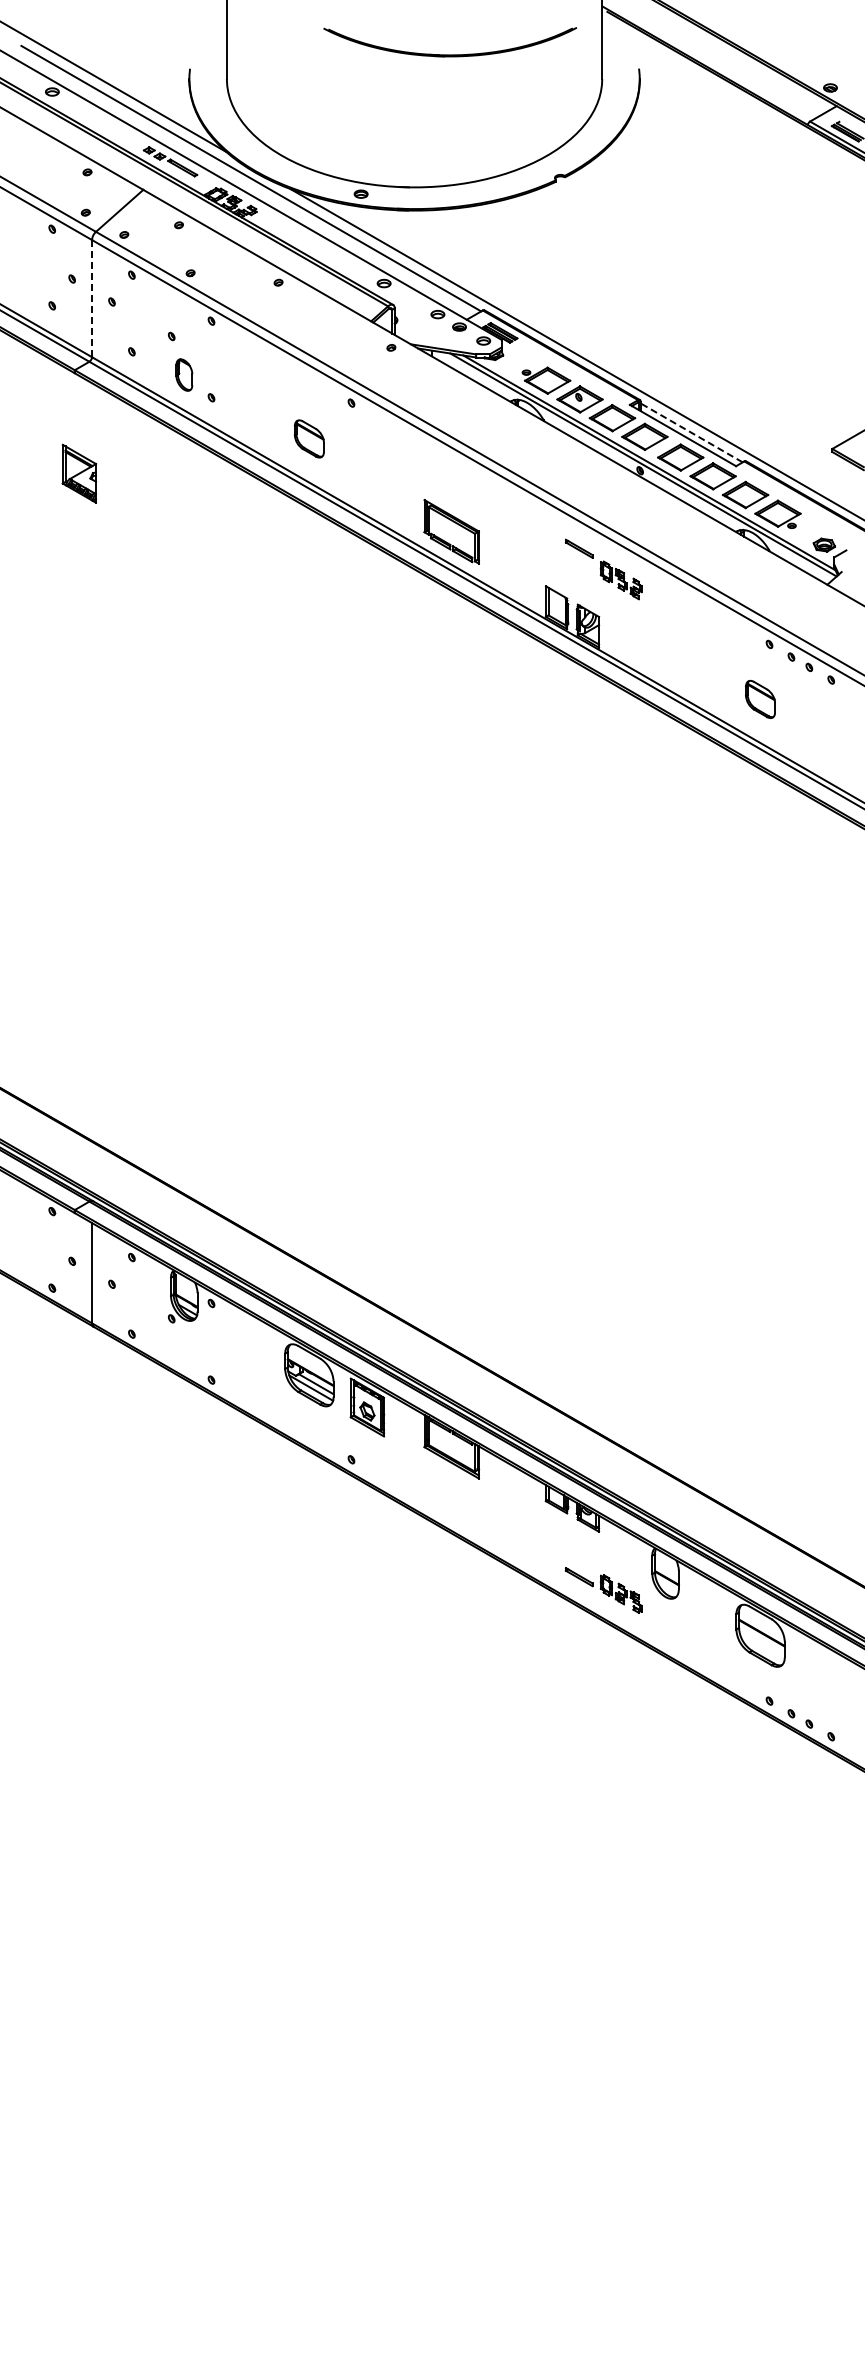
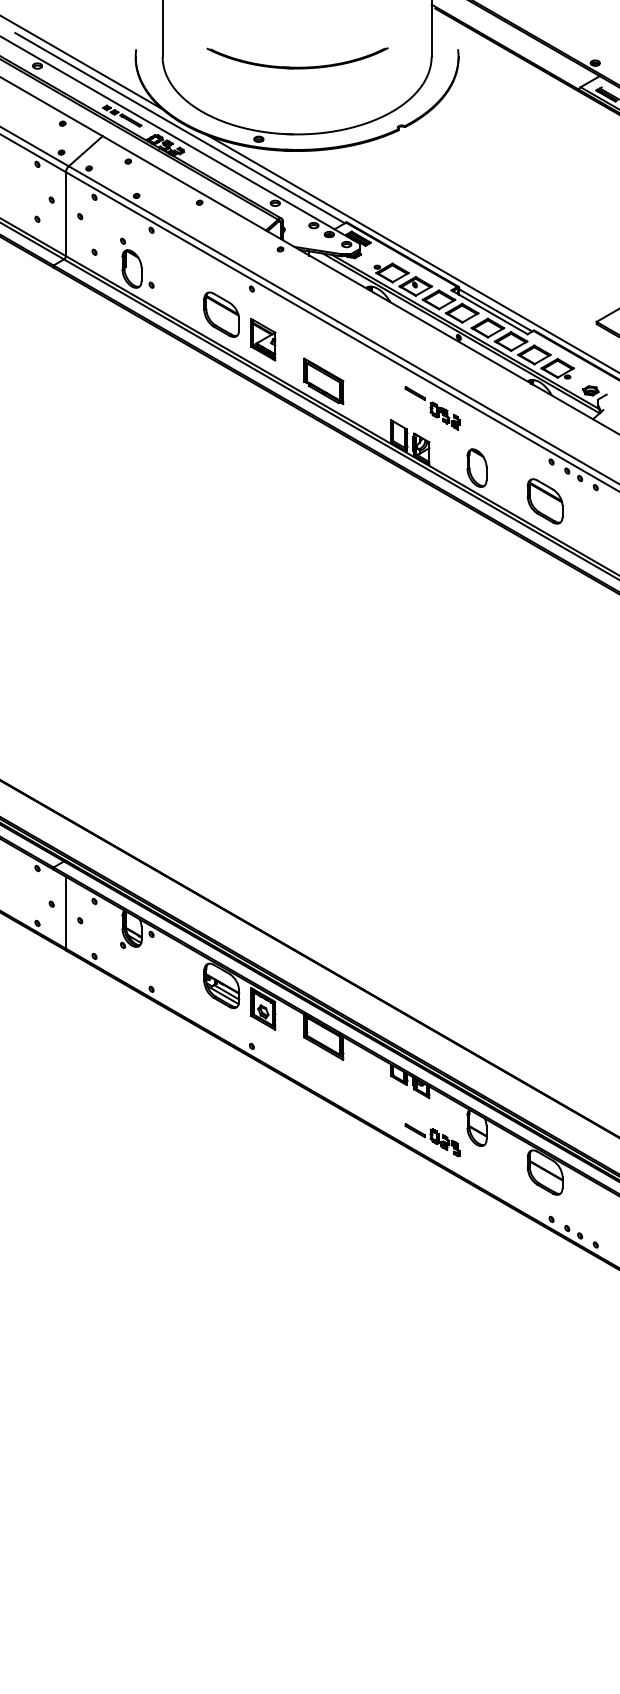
part: (450, 54) -> (297, 67), moved
line: (92, 298) -> (66, 214), dashed -> solid
part: (184, 374) -> (132, 268), size x1.67
line: (691, 432) -> (495, 310), dashed -> solid
part: (309, 438) -> (221, 314), size x1.67
part: (79, 473) -> (263, 339), moved
part: (665, 652) -> (477, 467), added
part: (760, 699) -> (545, 501), size x1.67

